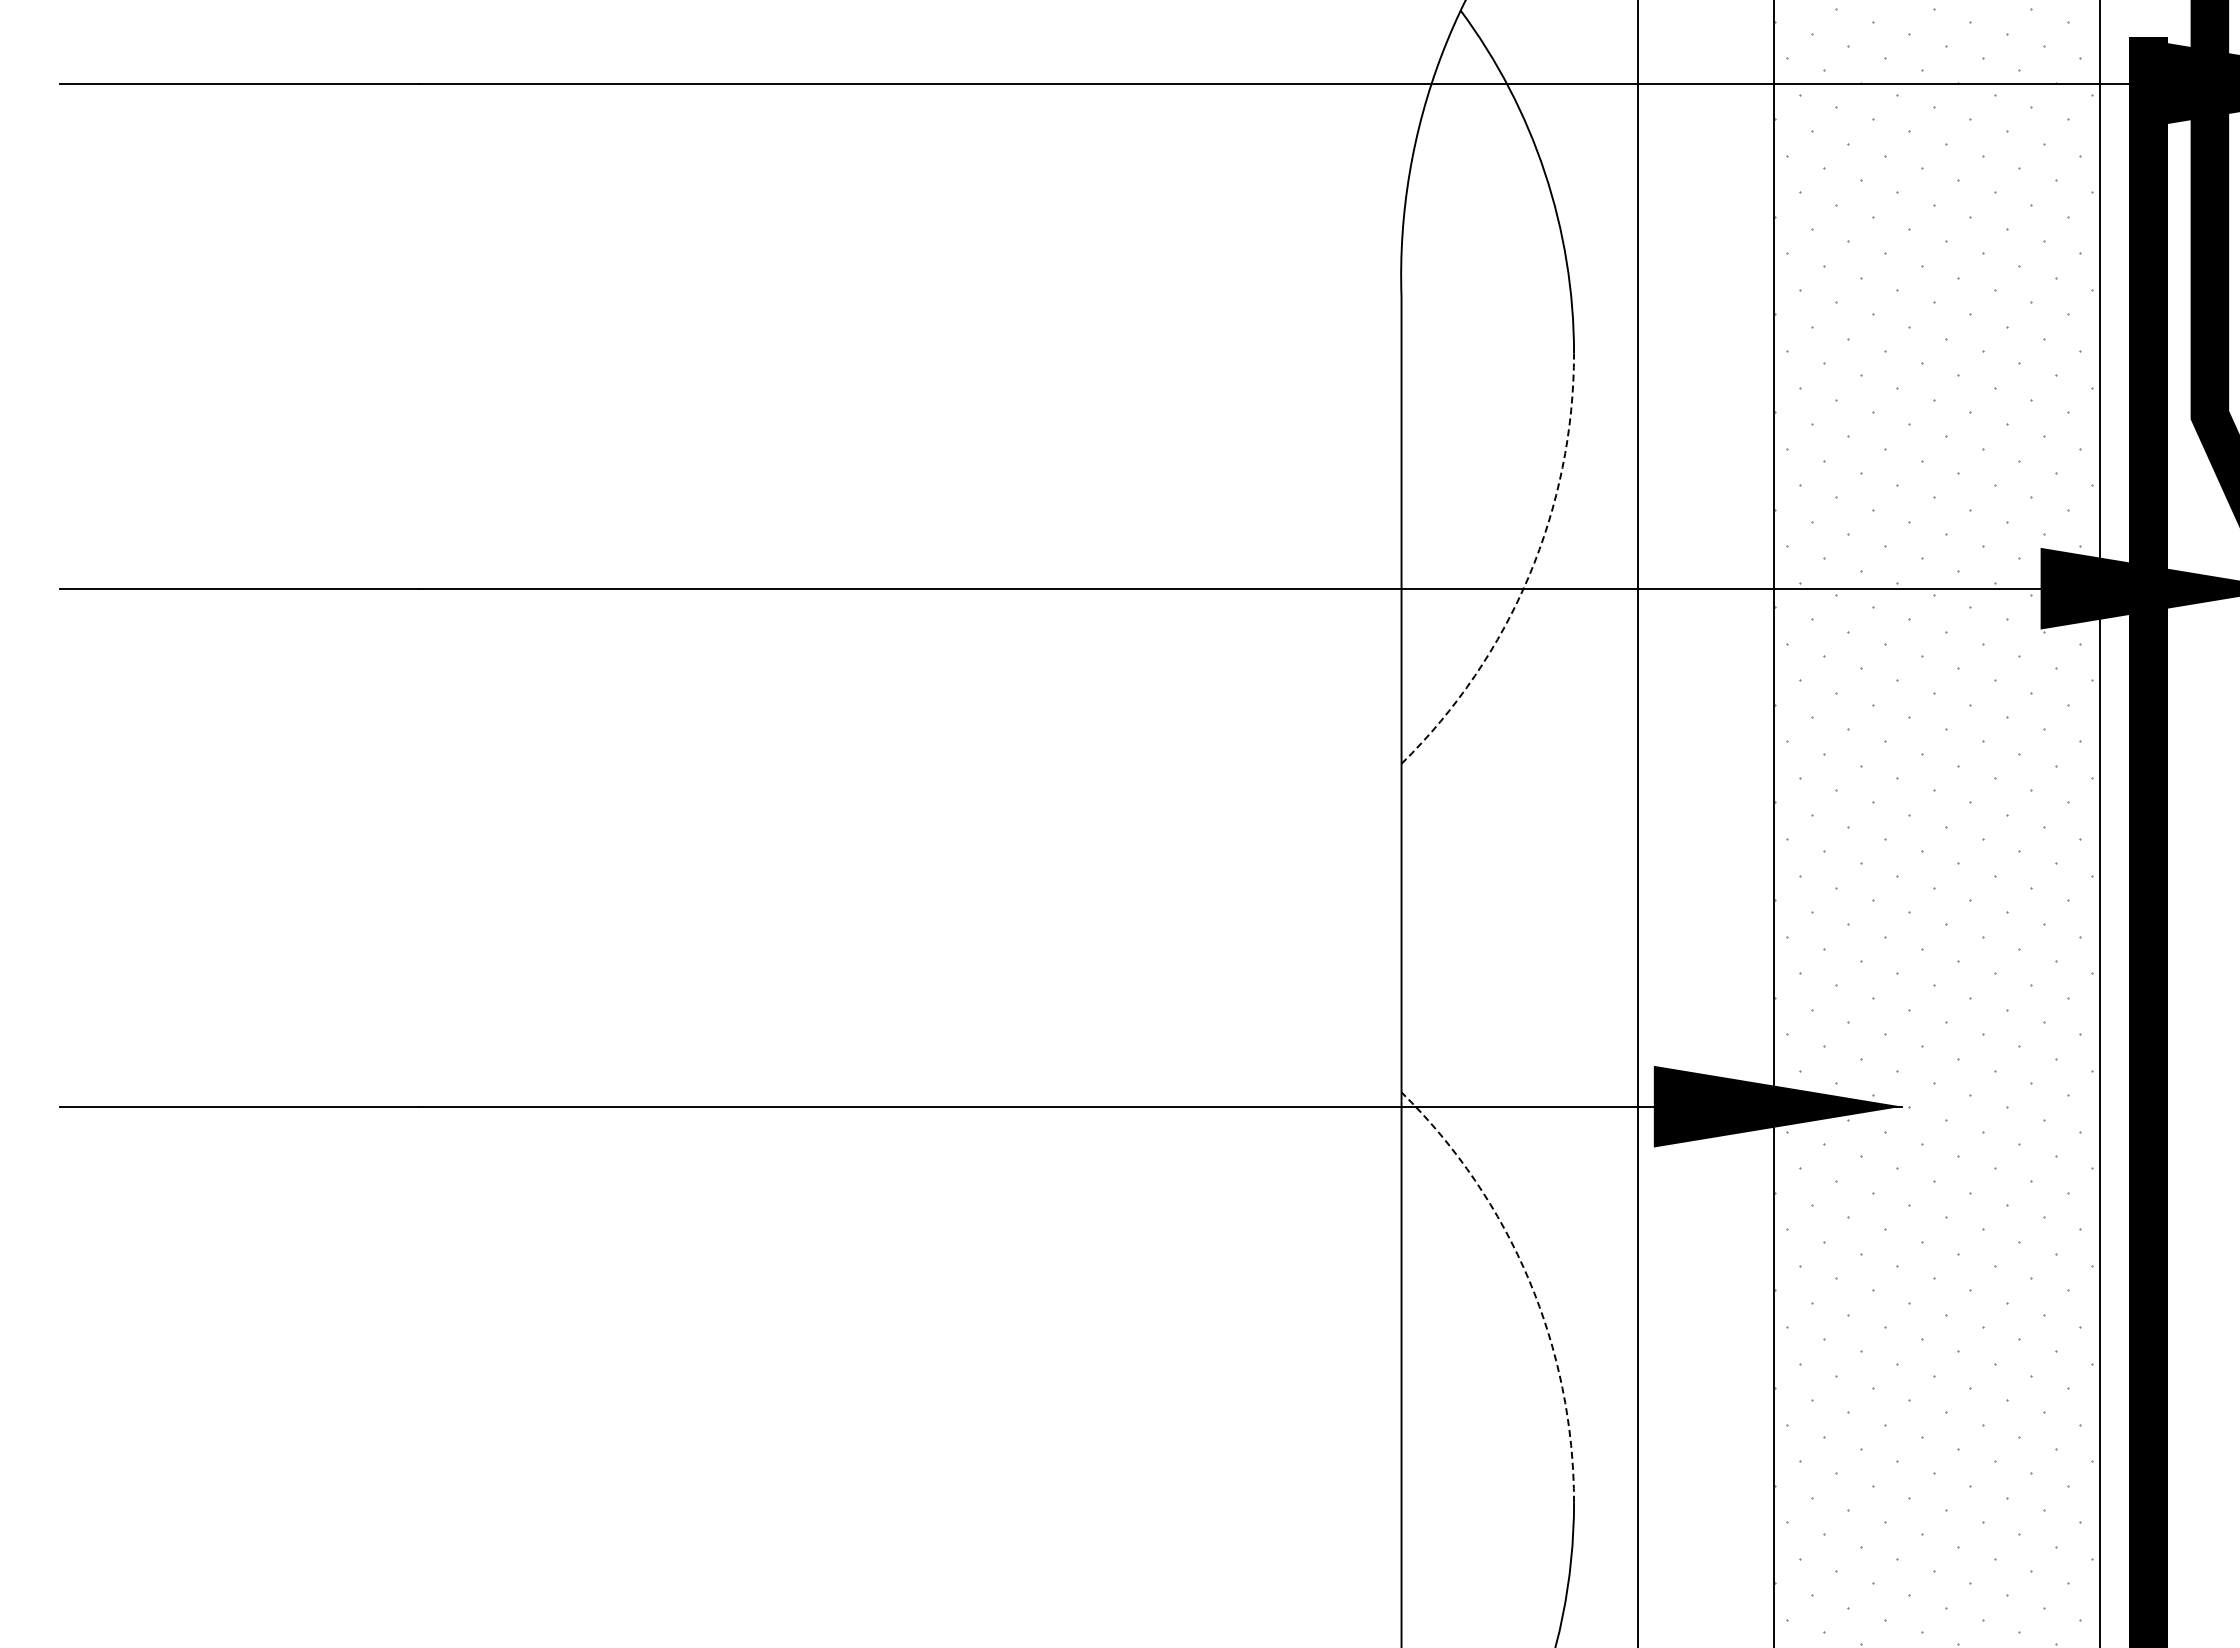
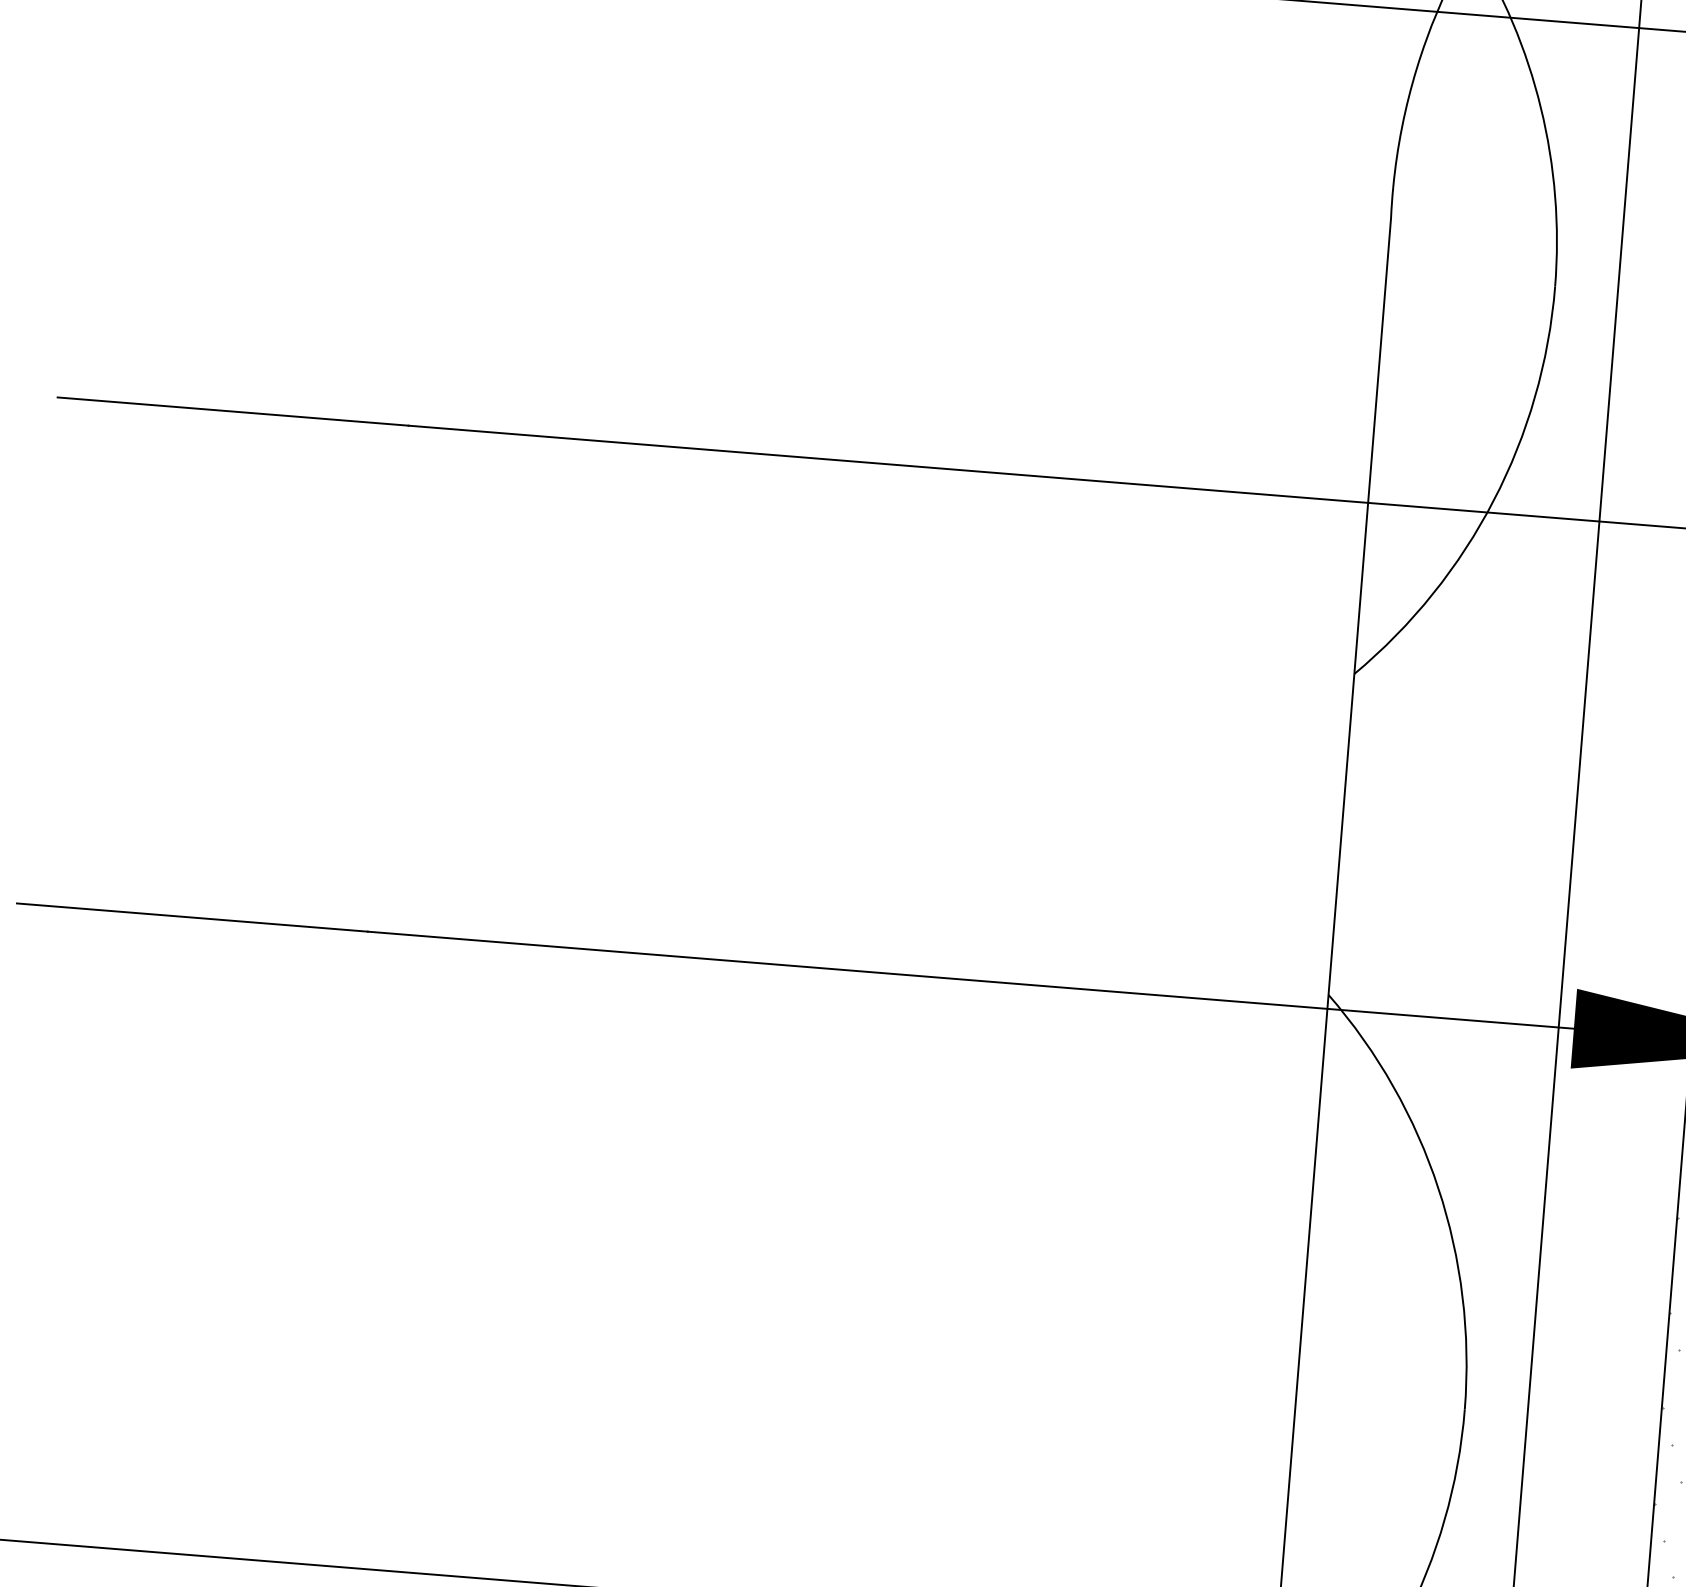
line: (1529, 575) -> (1494, 500), dashed -> solid
line: (1529, 1280) -> (1438, 1188), dashed -> solid

